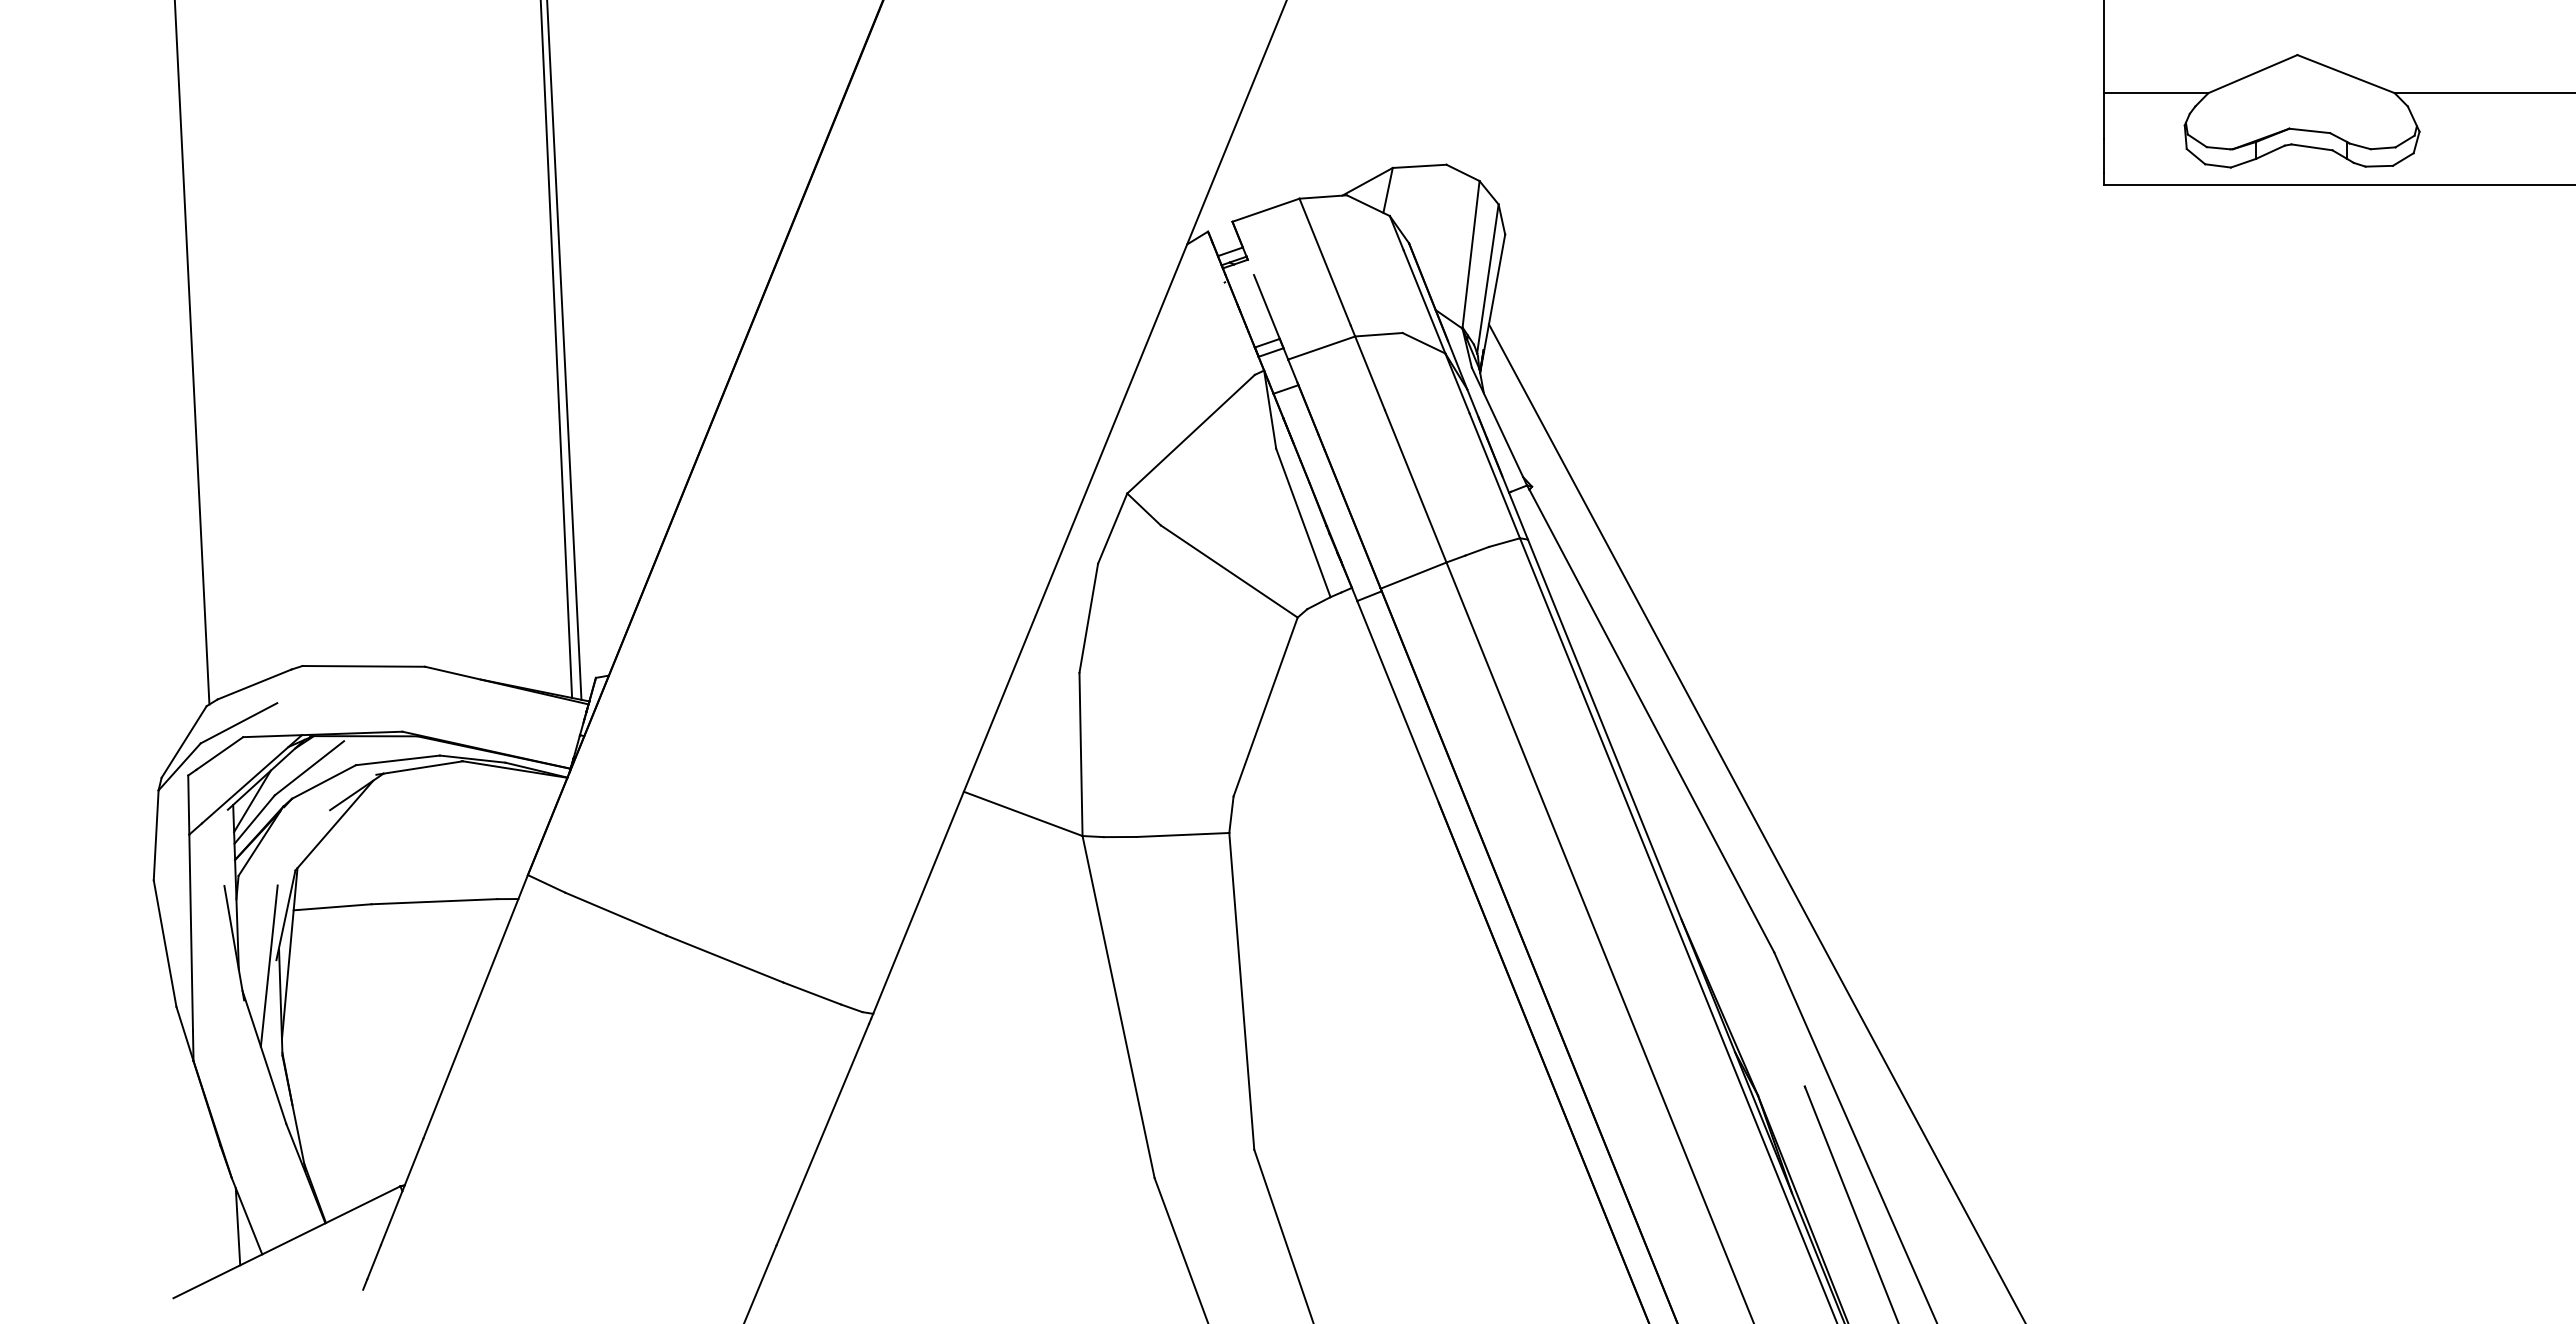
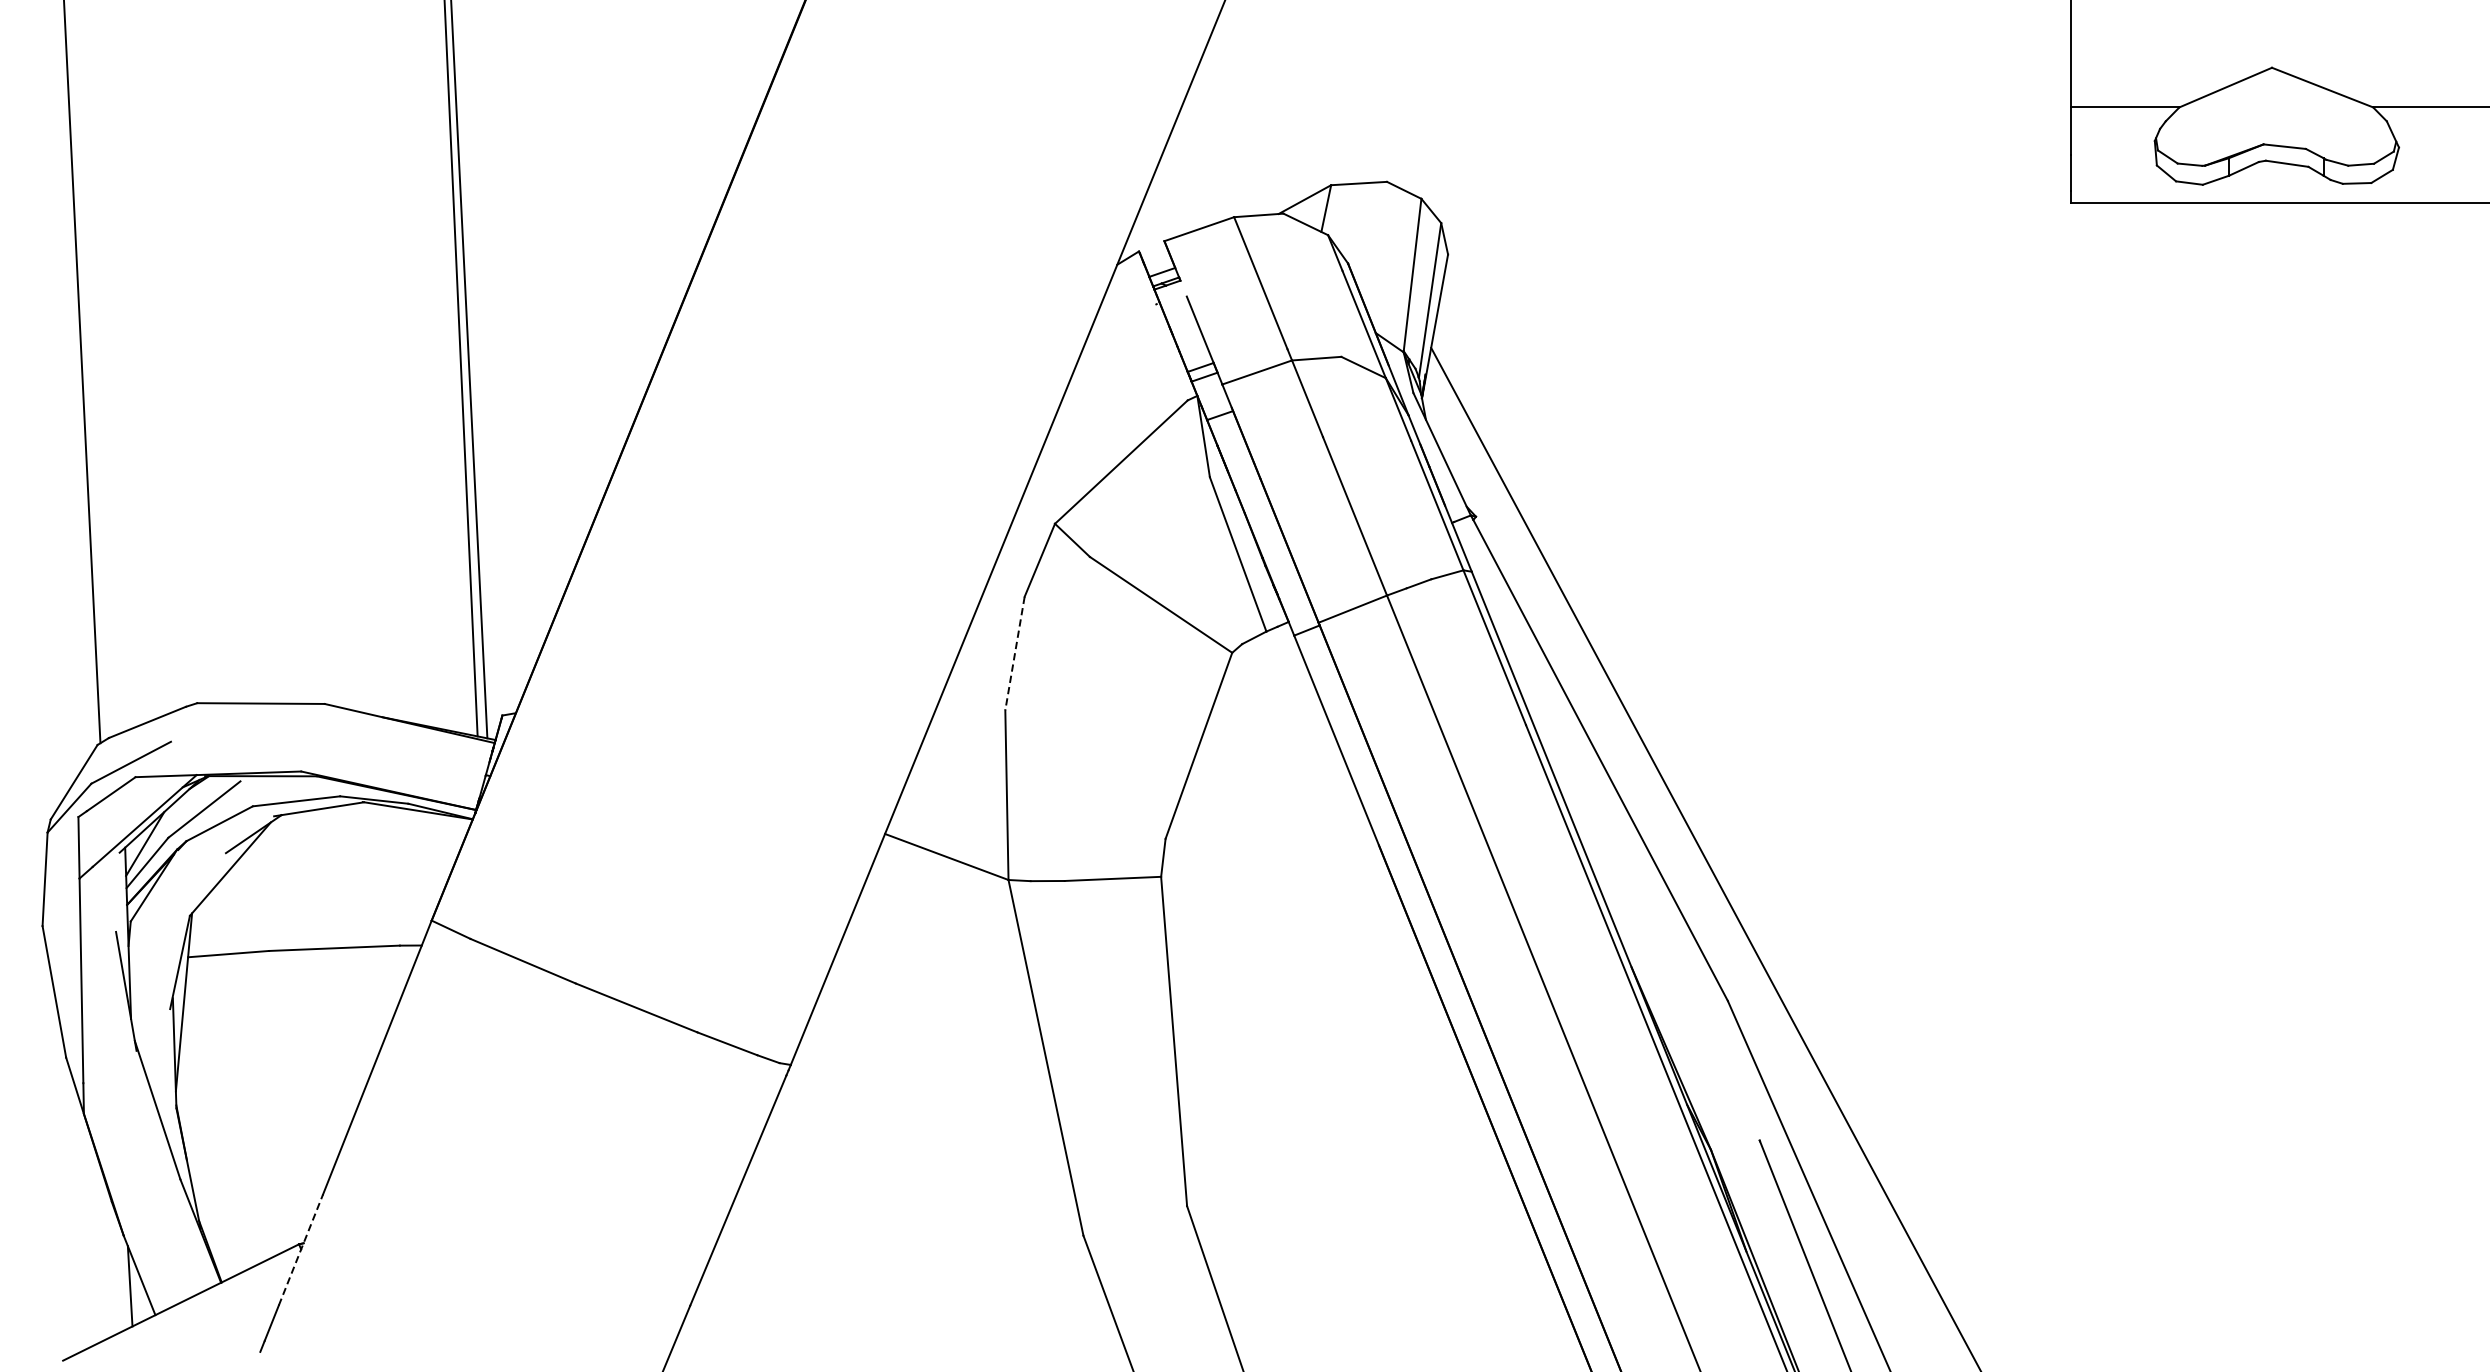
line: (1088, 618) -> (1014, 653), solid -> dashed
line: (268, 965) -> (161, 1014), removed
line: (402, 1191) -> (301, 1249), solid -> dashed

